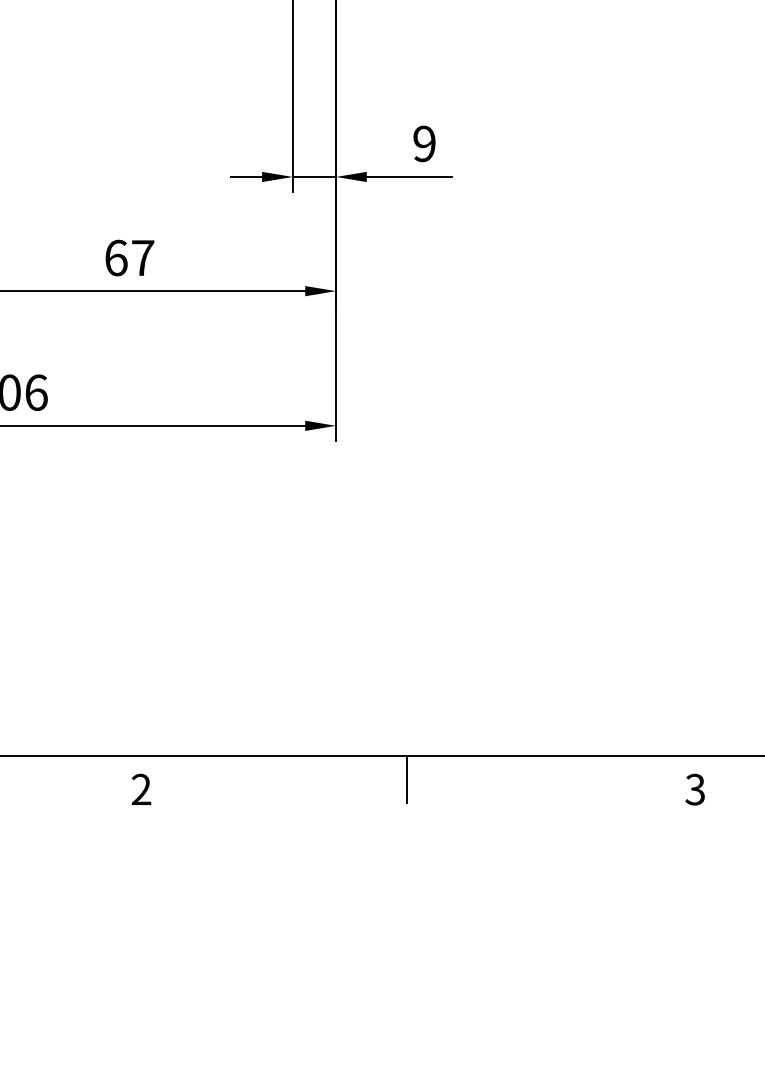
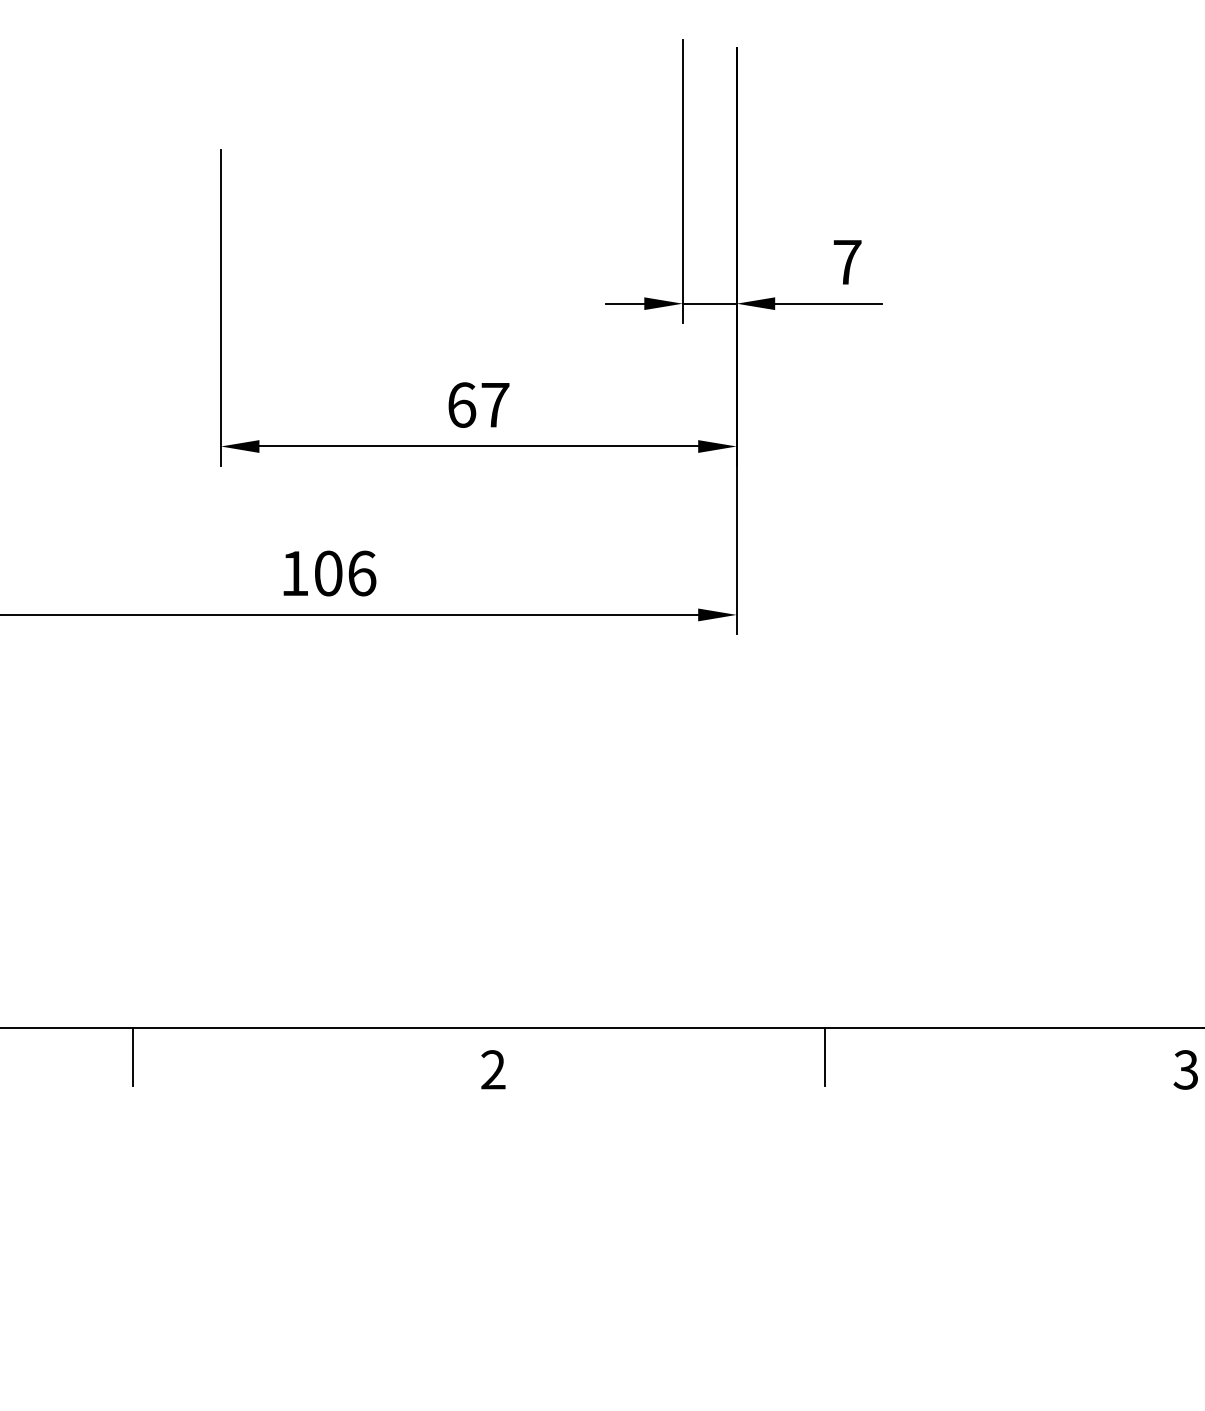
text: (424, 144) -> (847, 262), 9 -> 7

